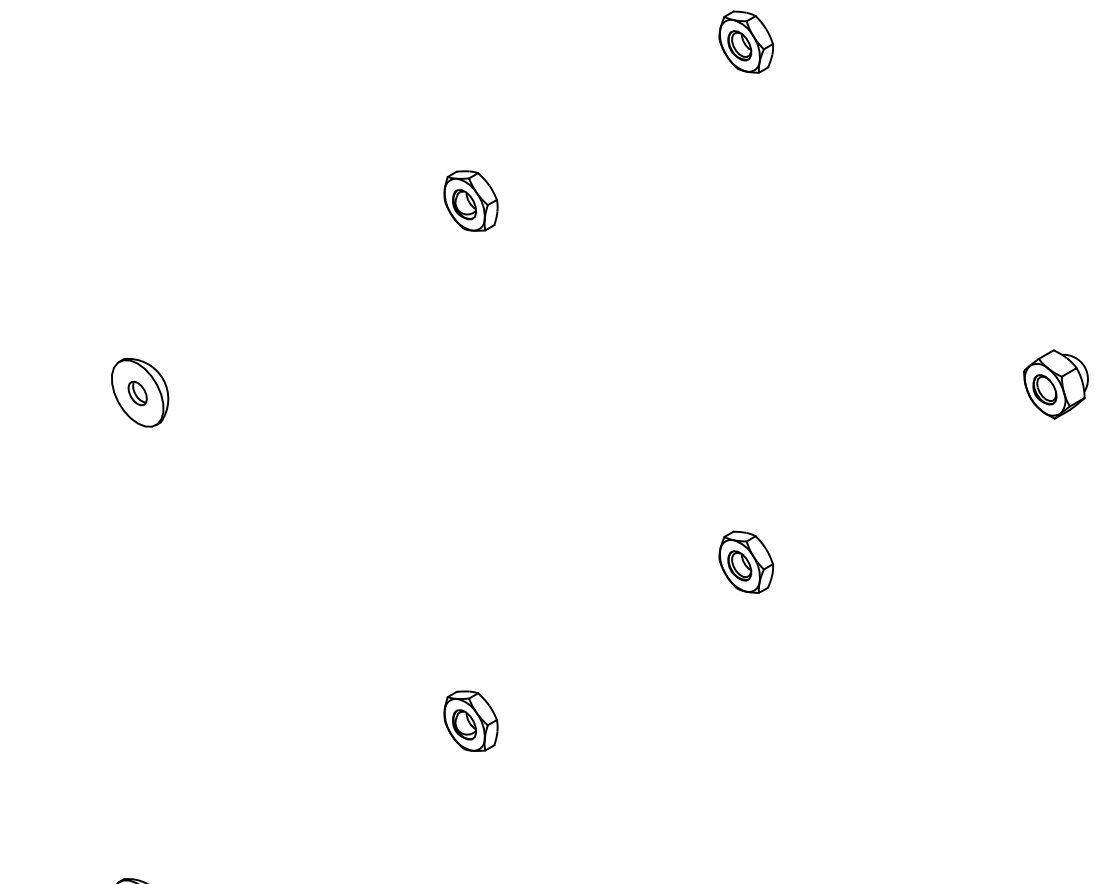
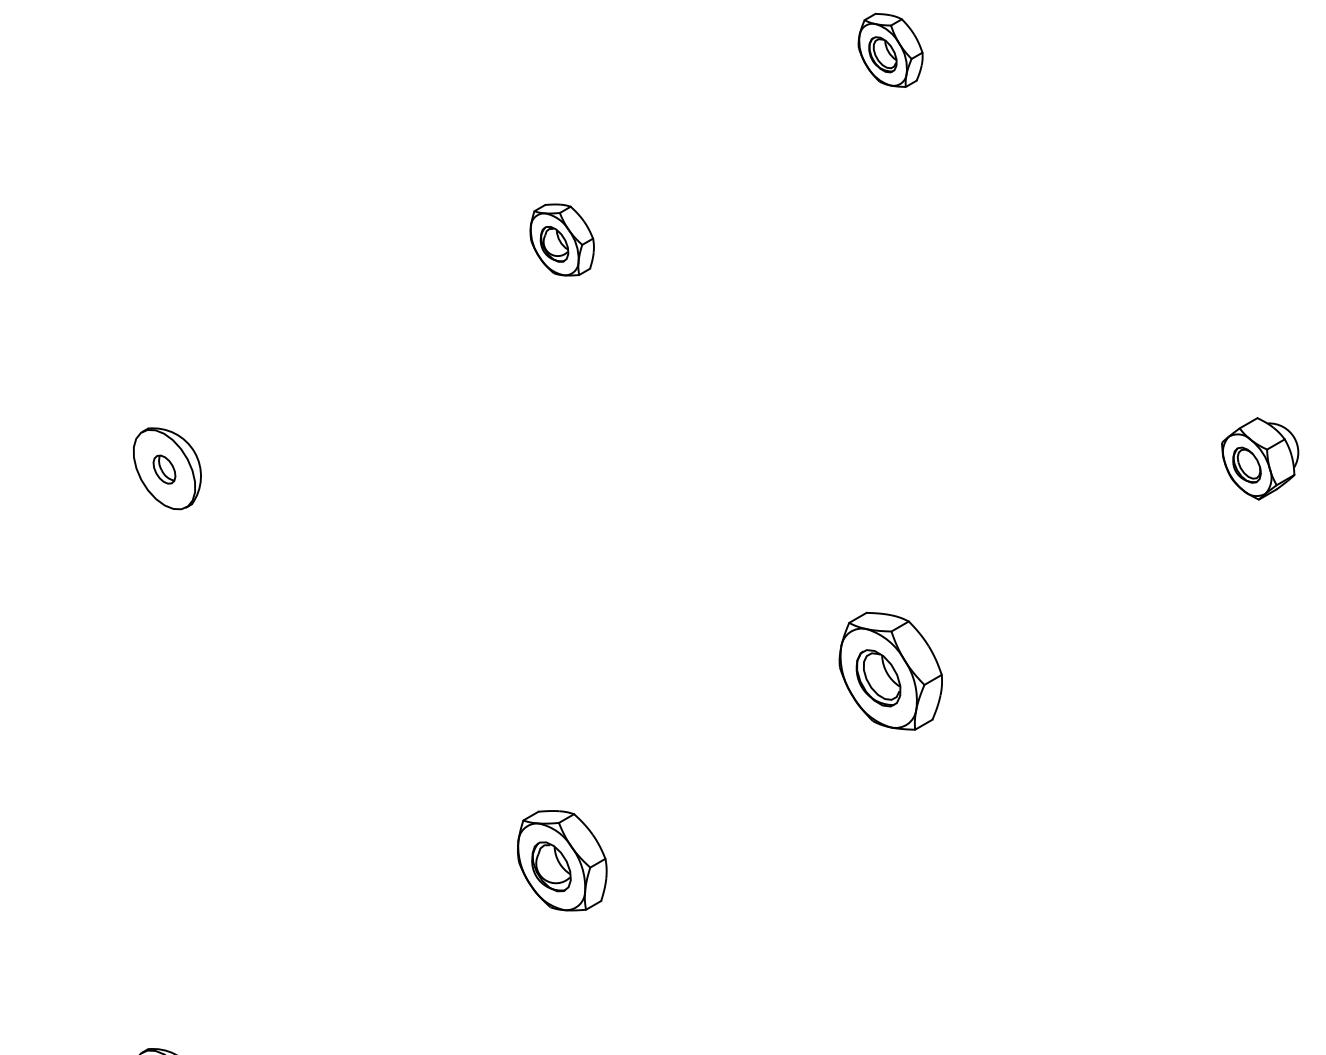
part: (745, 561) -> (889, 670), size x1.6
part: (470, 720) -> (561, 859), size x1.4

